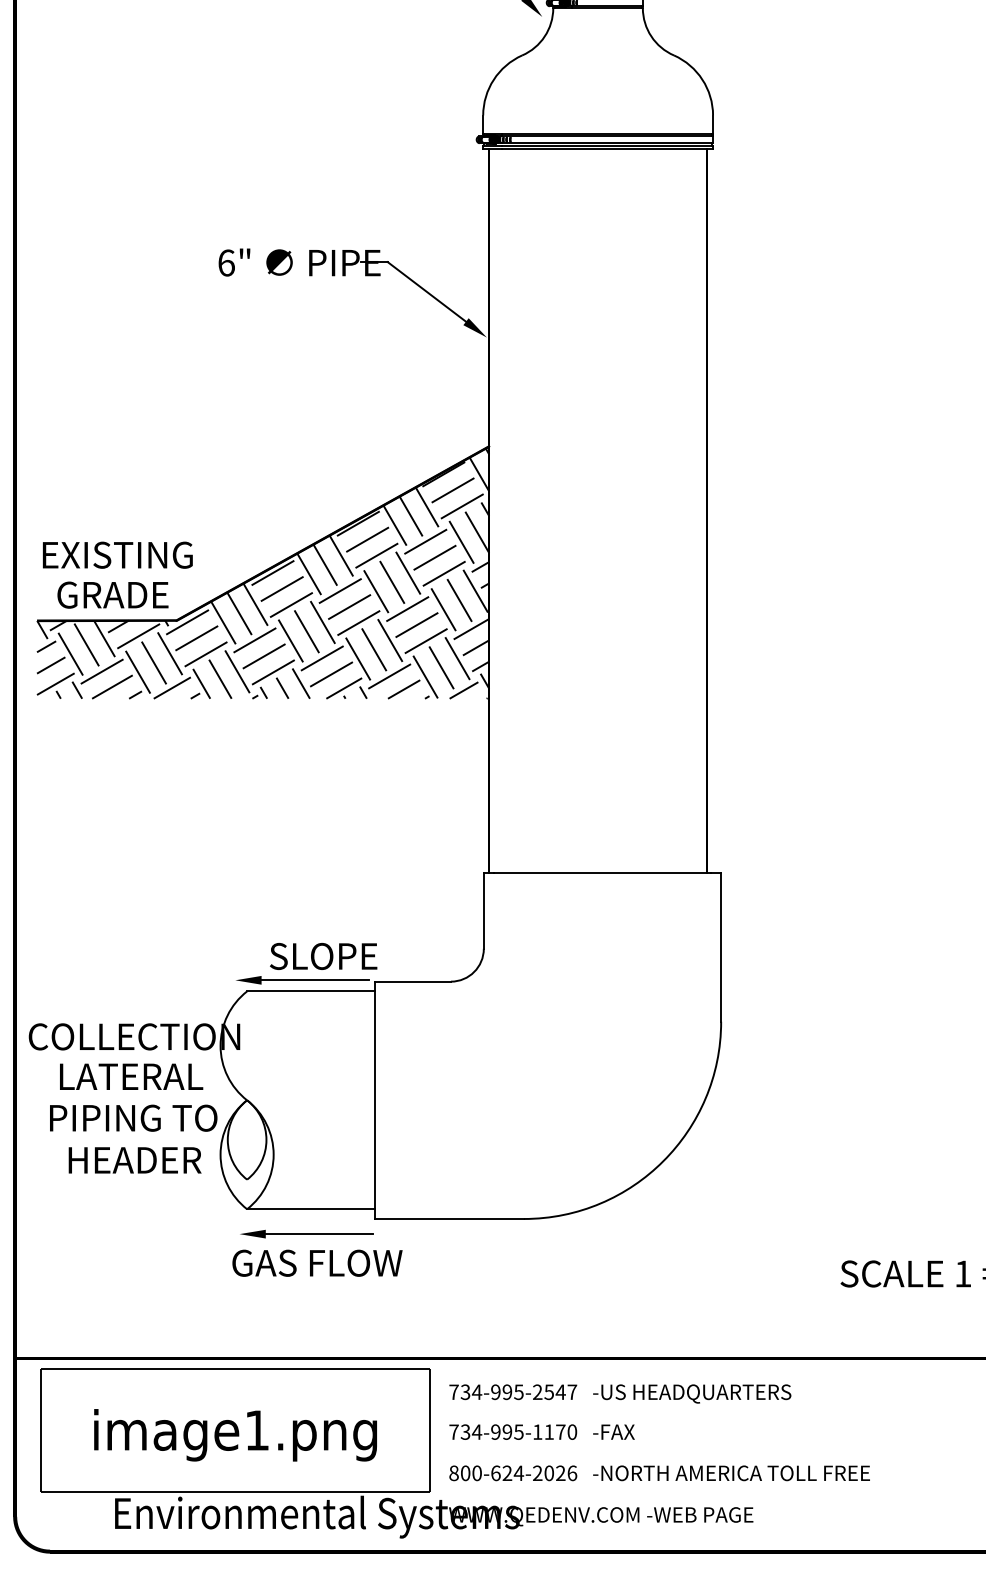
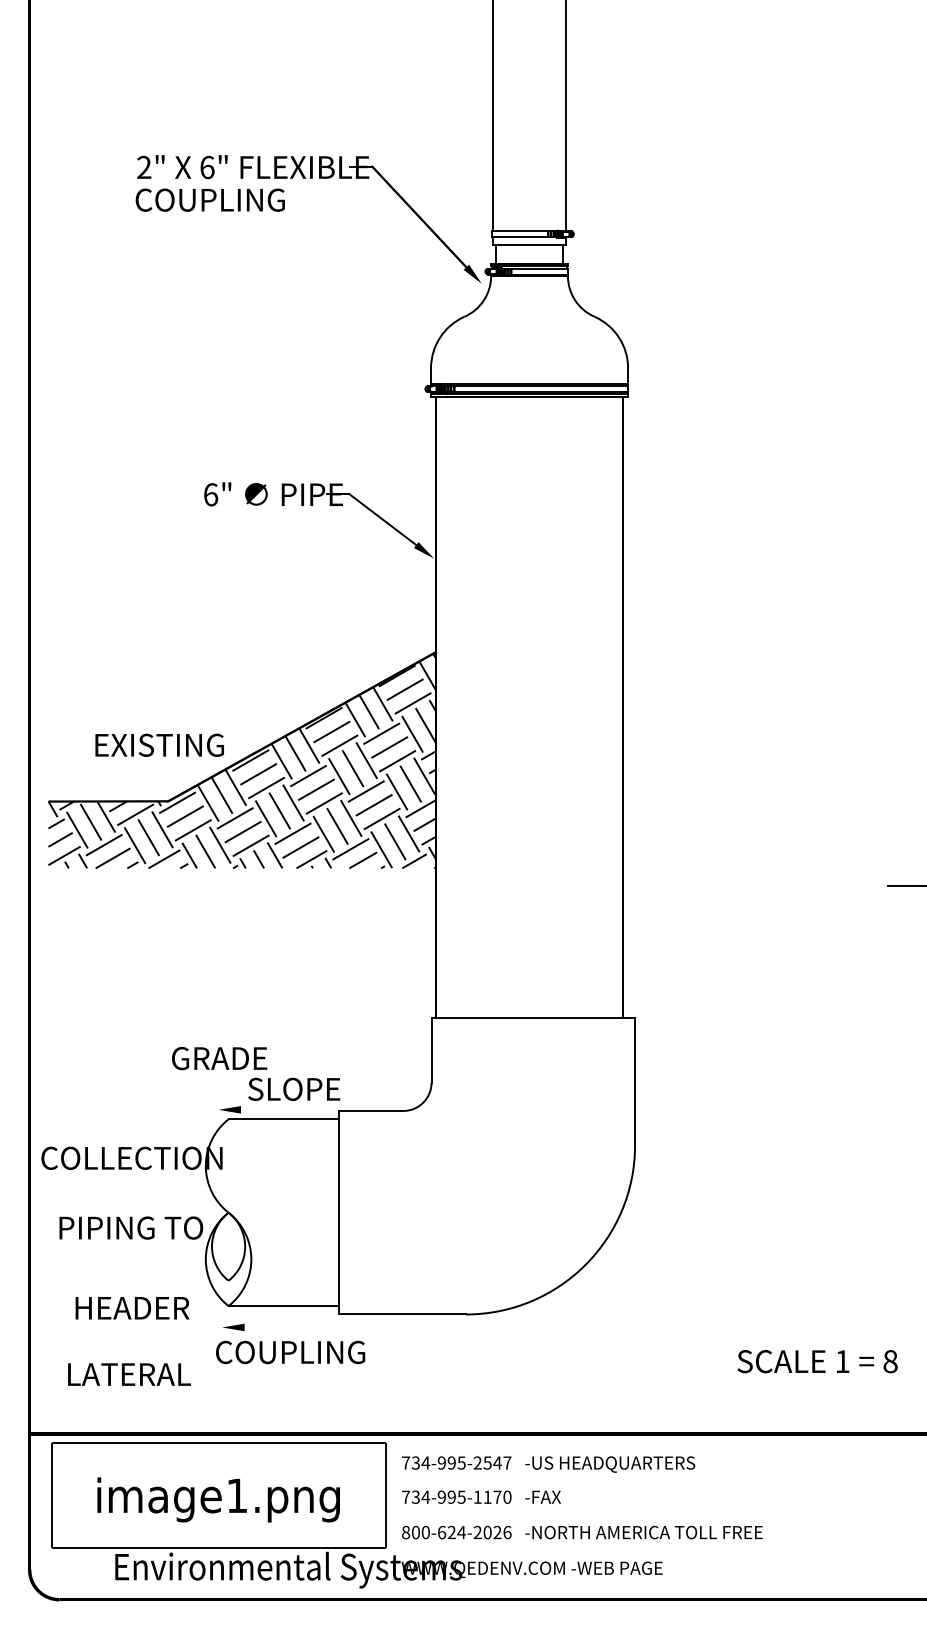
text: (117, 554) -> (159, 744), moved
text: (112, 595) -> (219, 1058), moved
line: (315, 979) -> (287, 1109), removed
text: (131, 1076) -> (129, 1374), moved
text: (135, 1160) -> (132, 1308), moved
line: (319, 1234) -> (290, 1327), removed
text: (325, 1263) -> (295, 1352), GAS FLOW -> COUPLING

